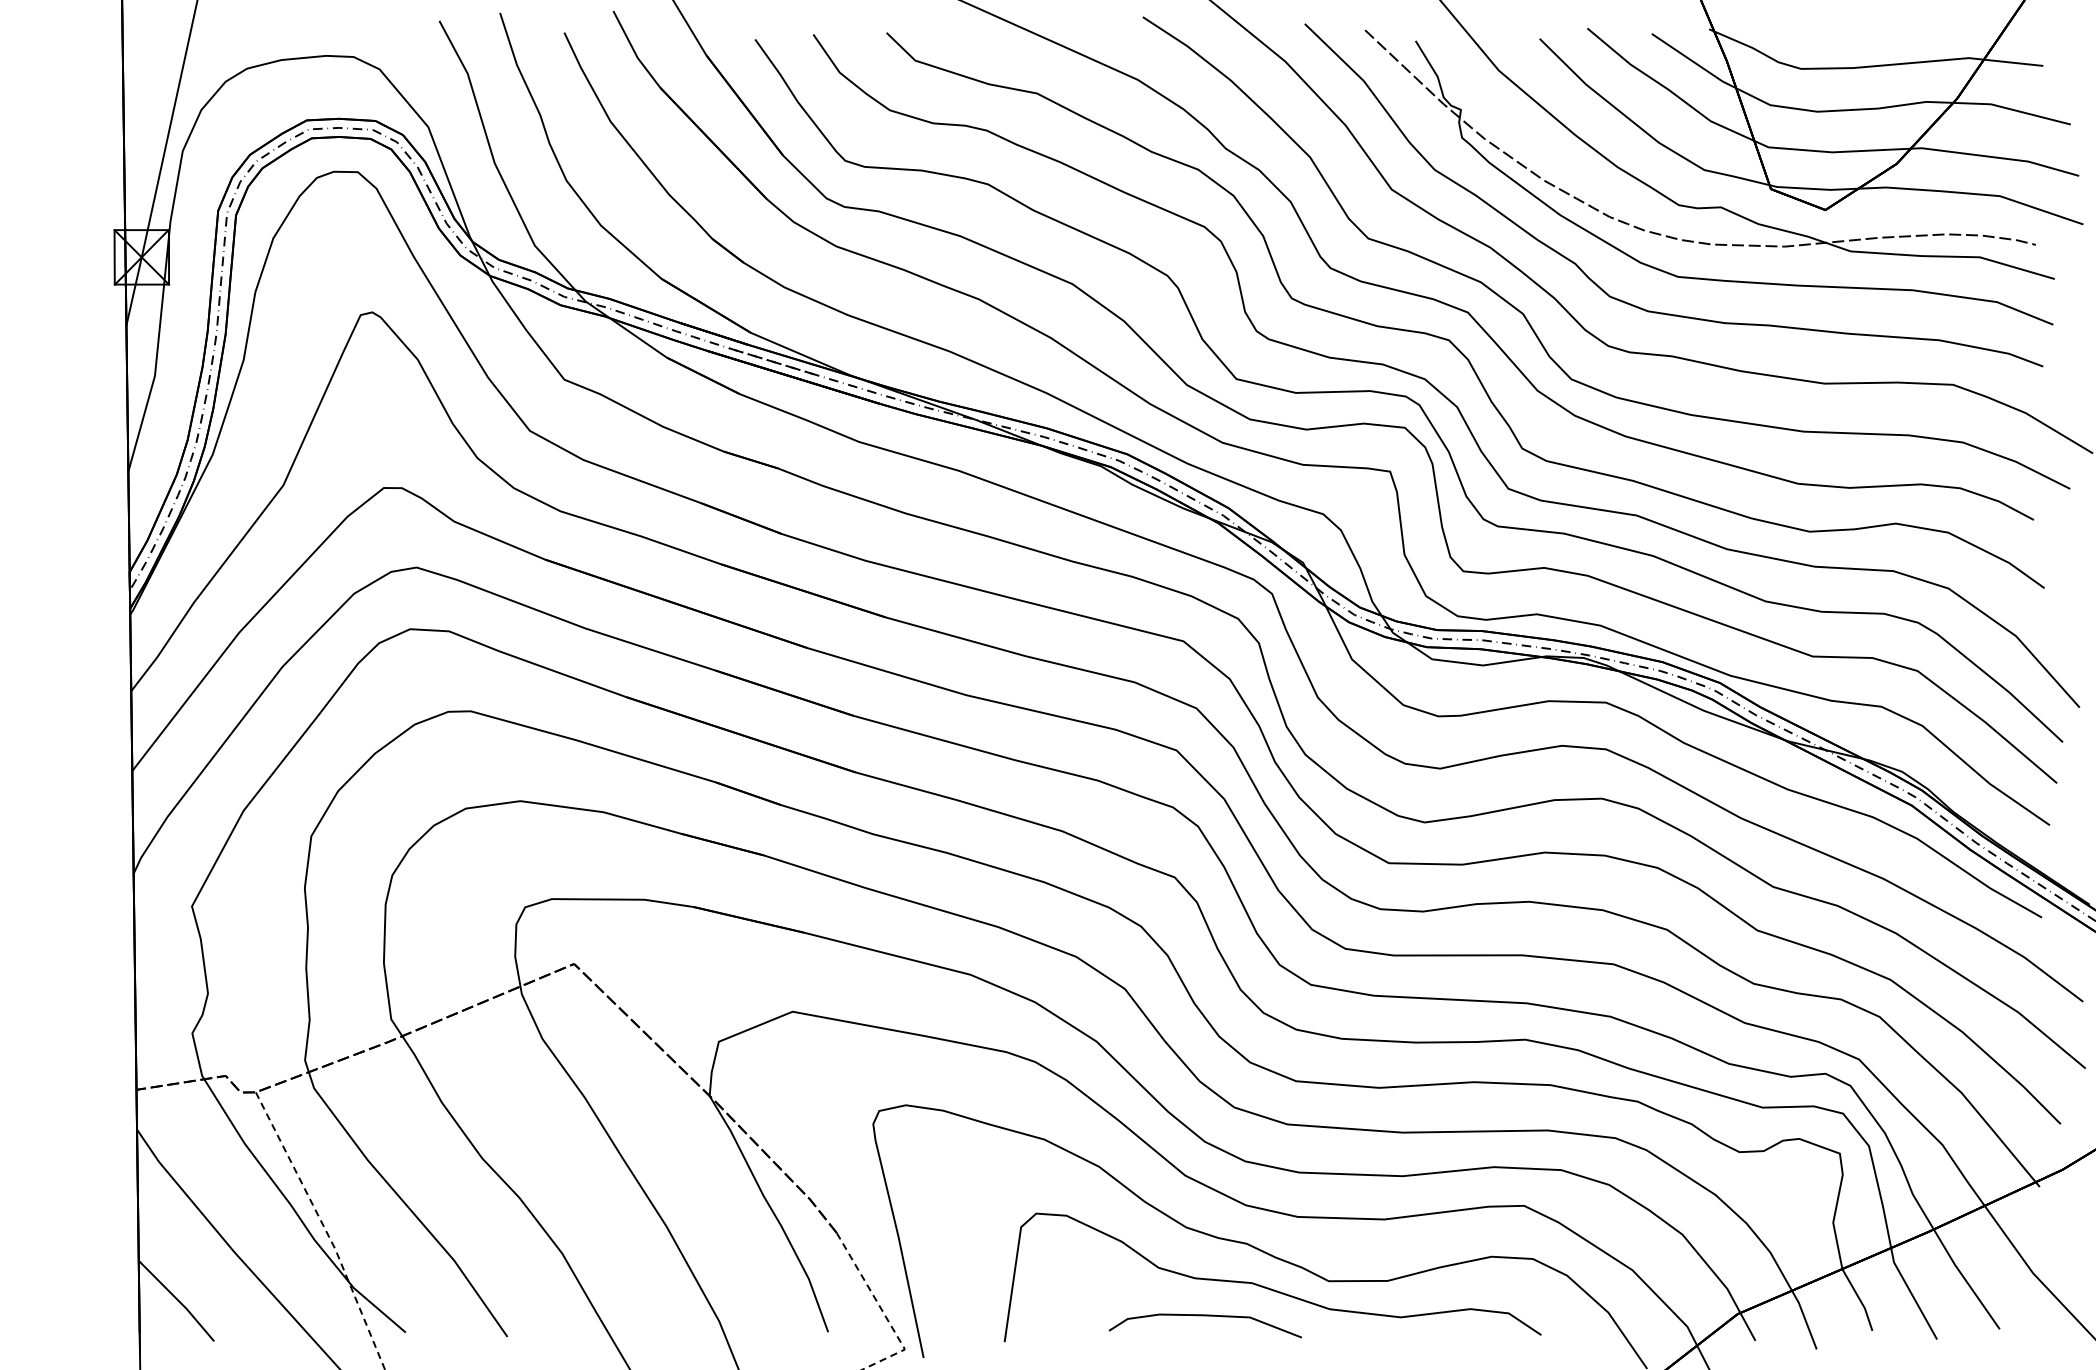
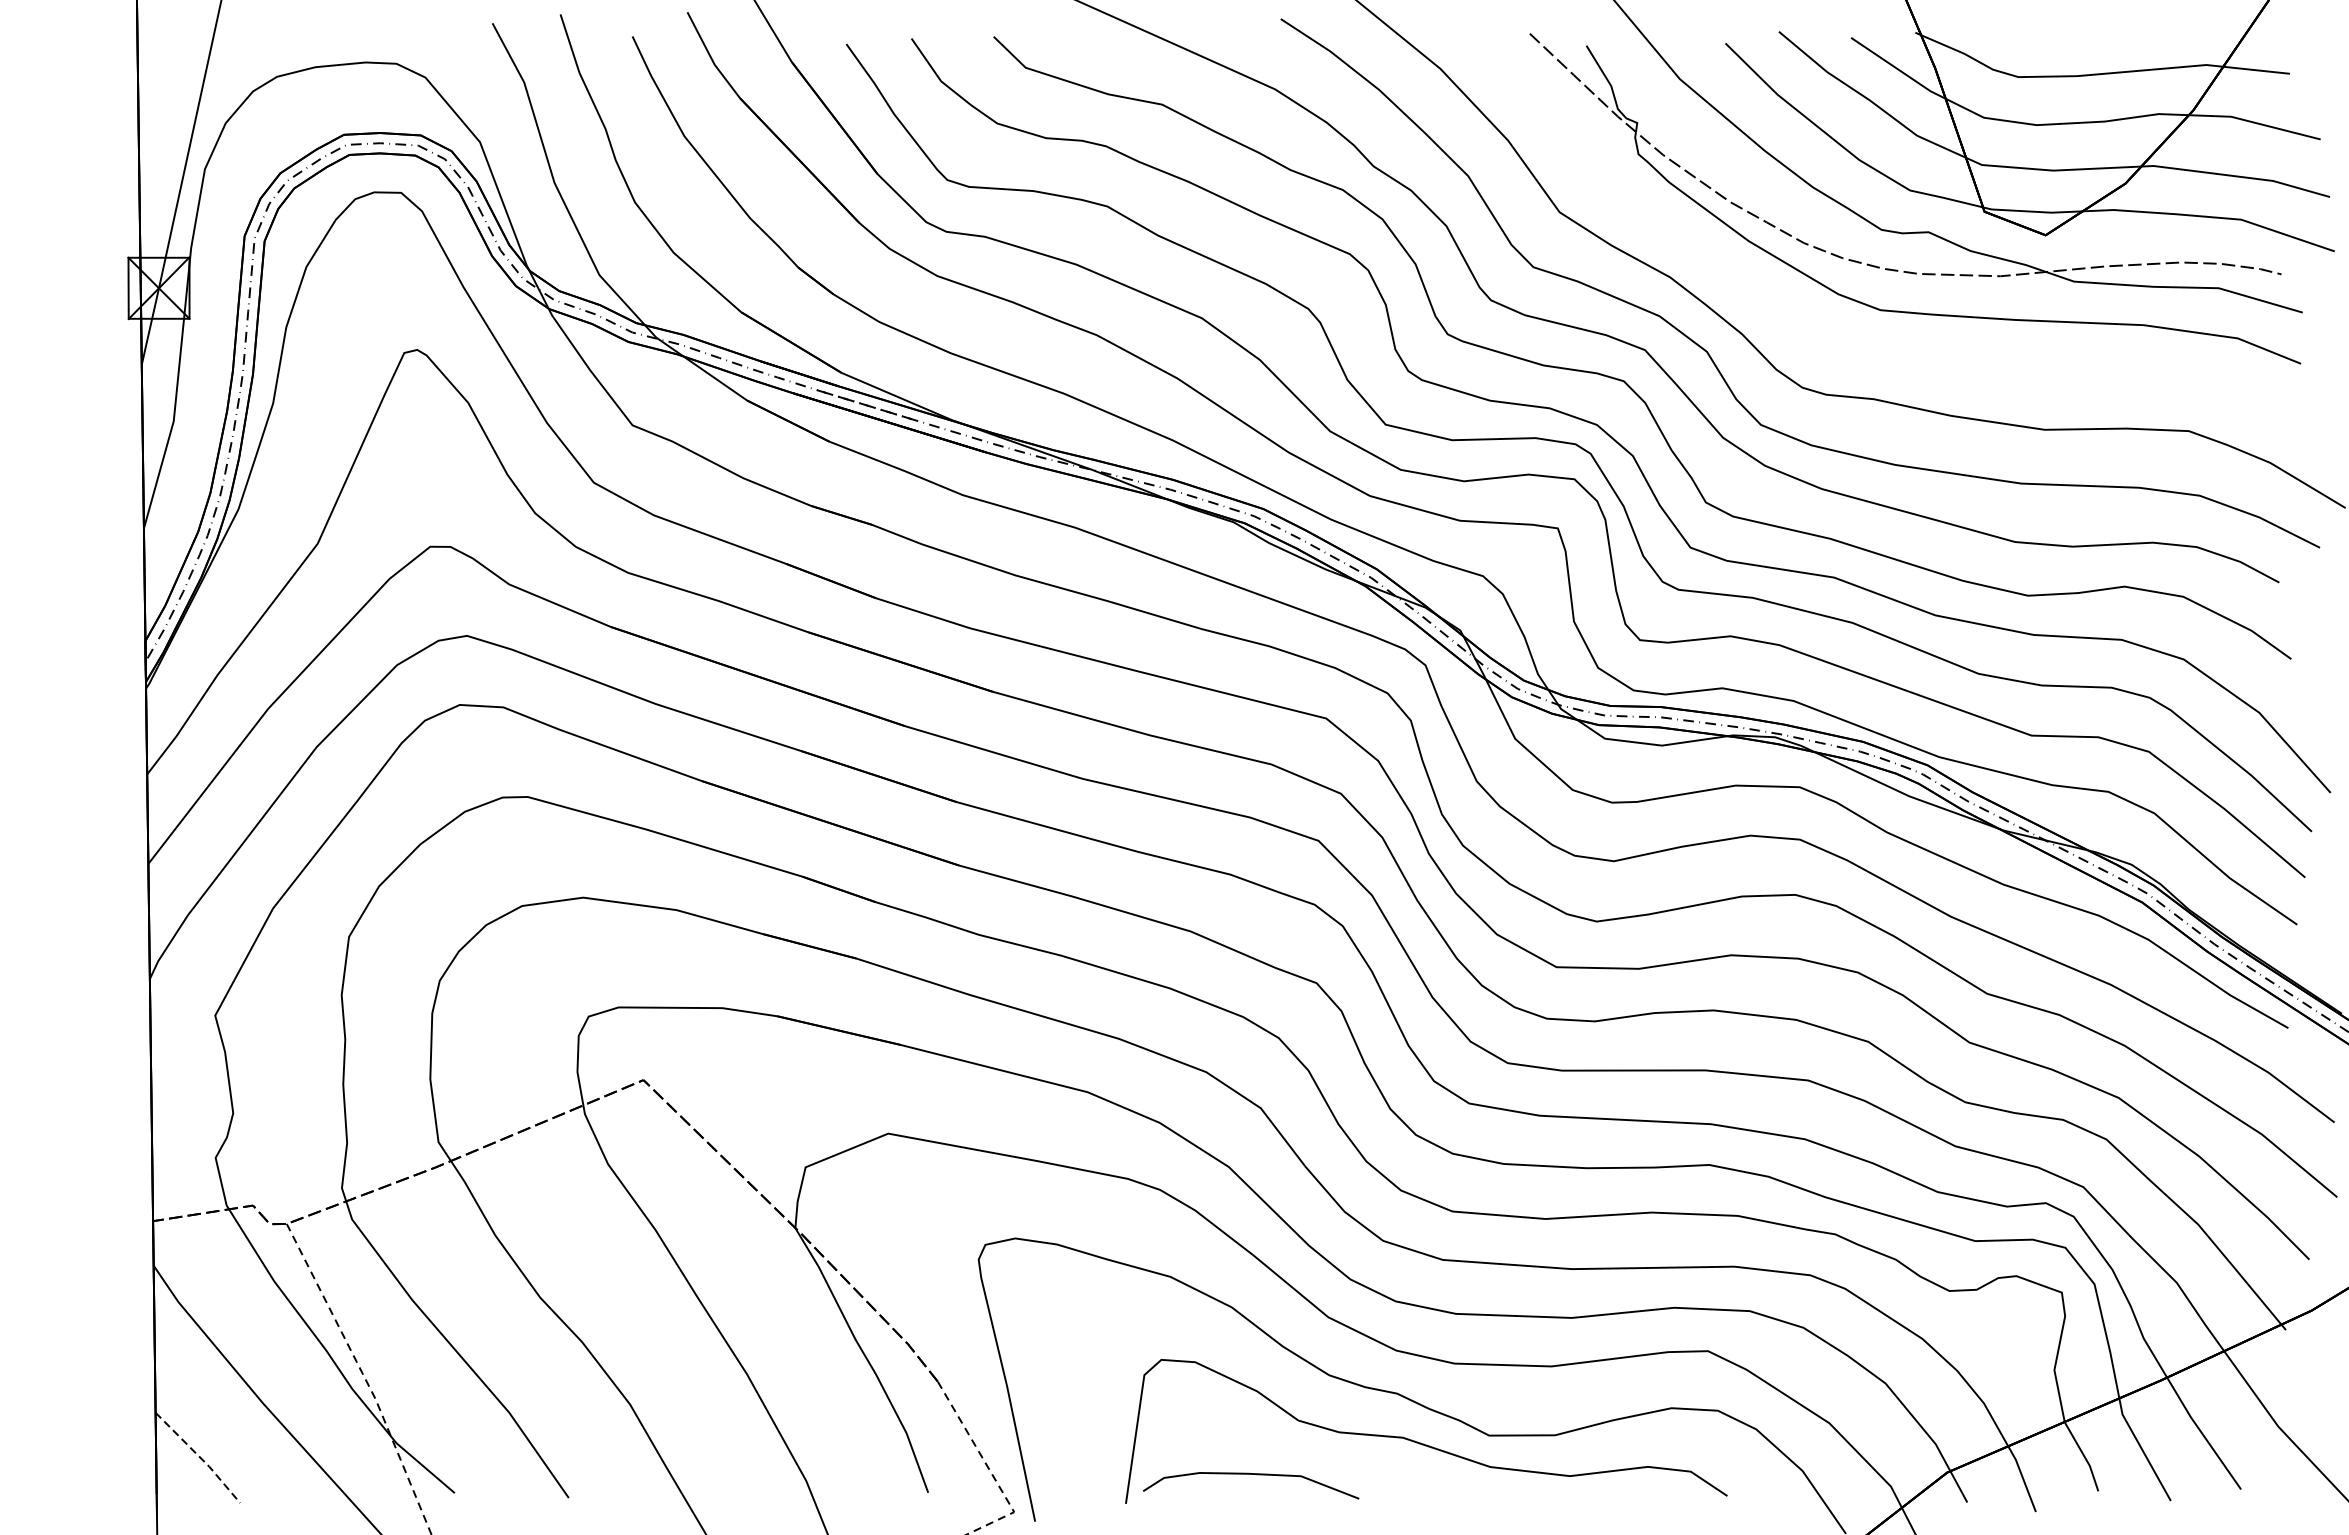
curve: (1636, 305) -> (1833, 342), removed
line: (178, 1300) -> (200, 1457), solid -> dashed
curve: (1204, 1316) -> (1250, 1475), moved

